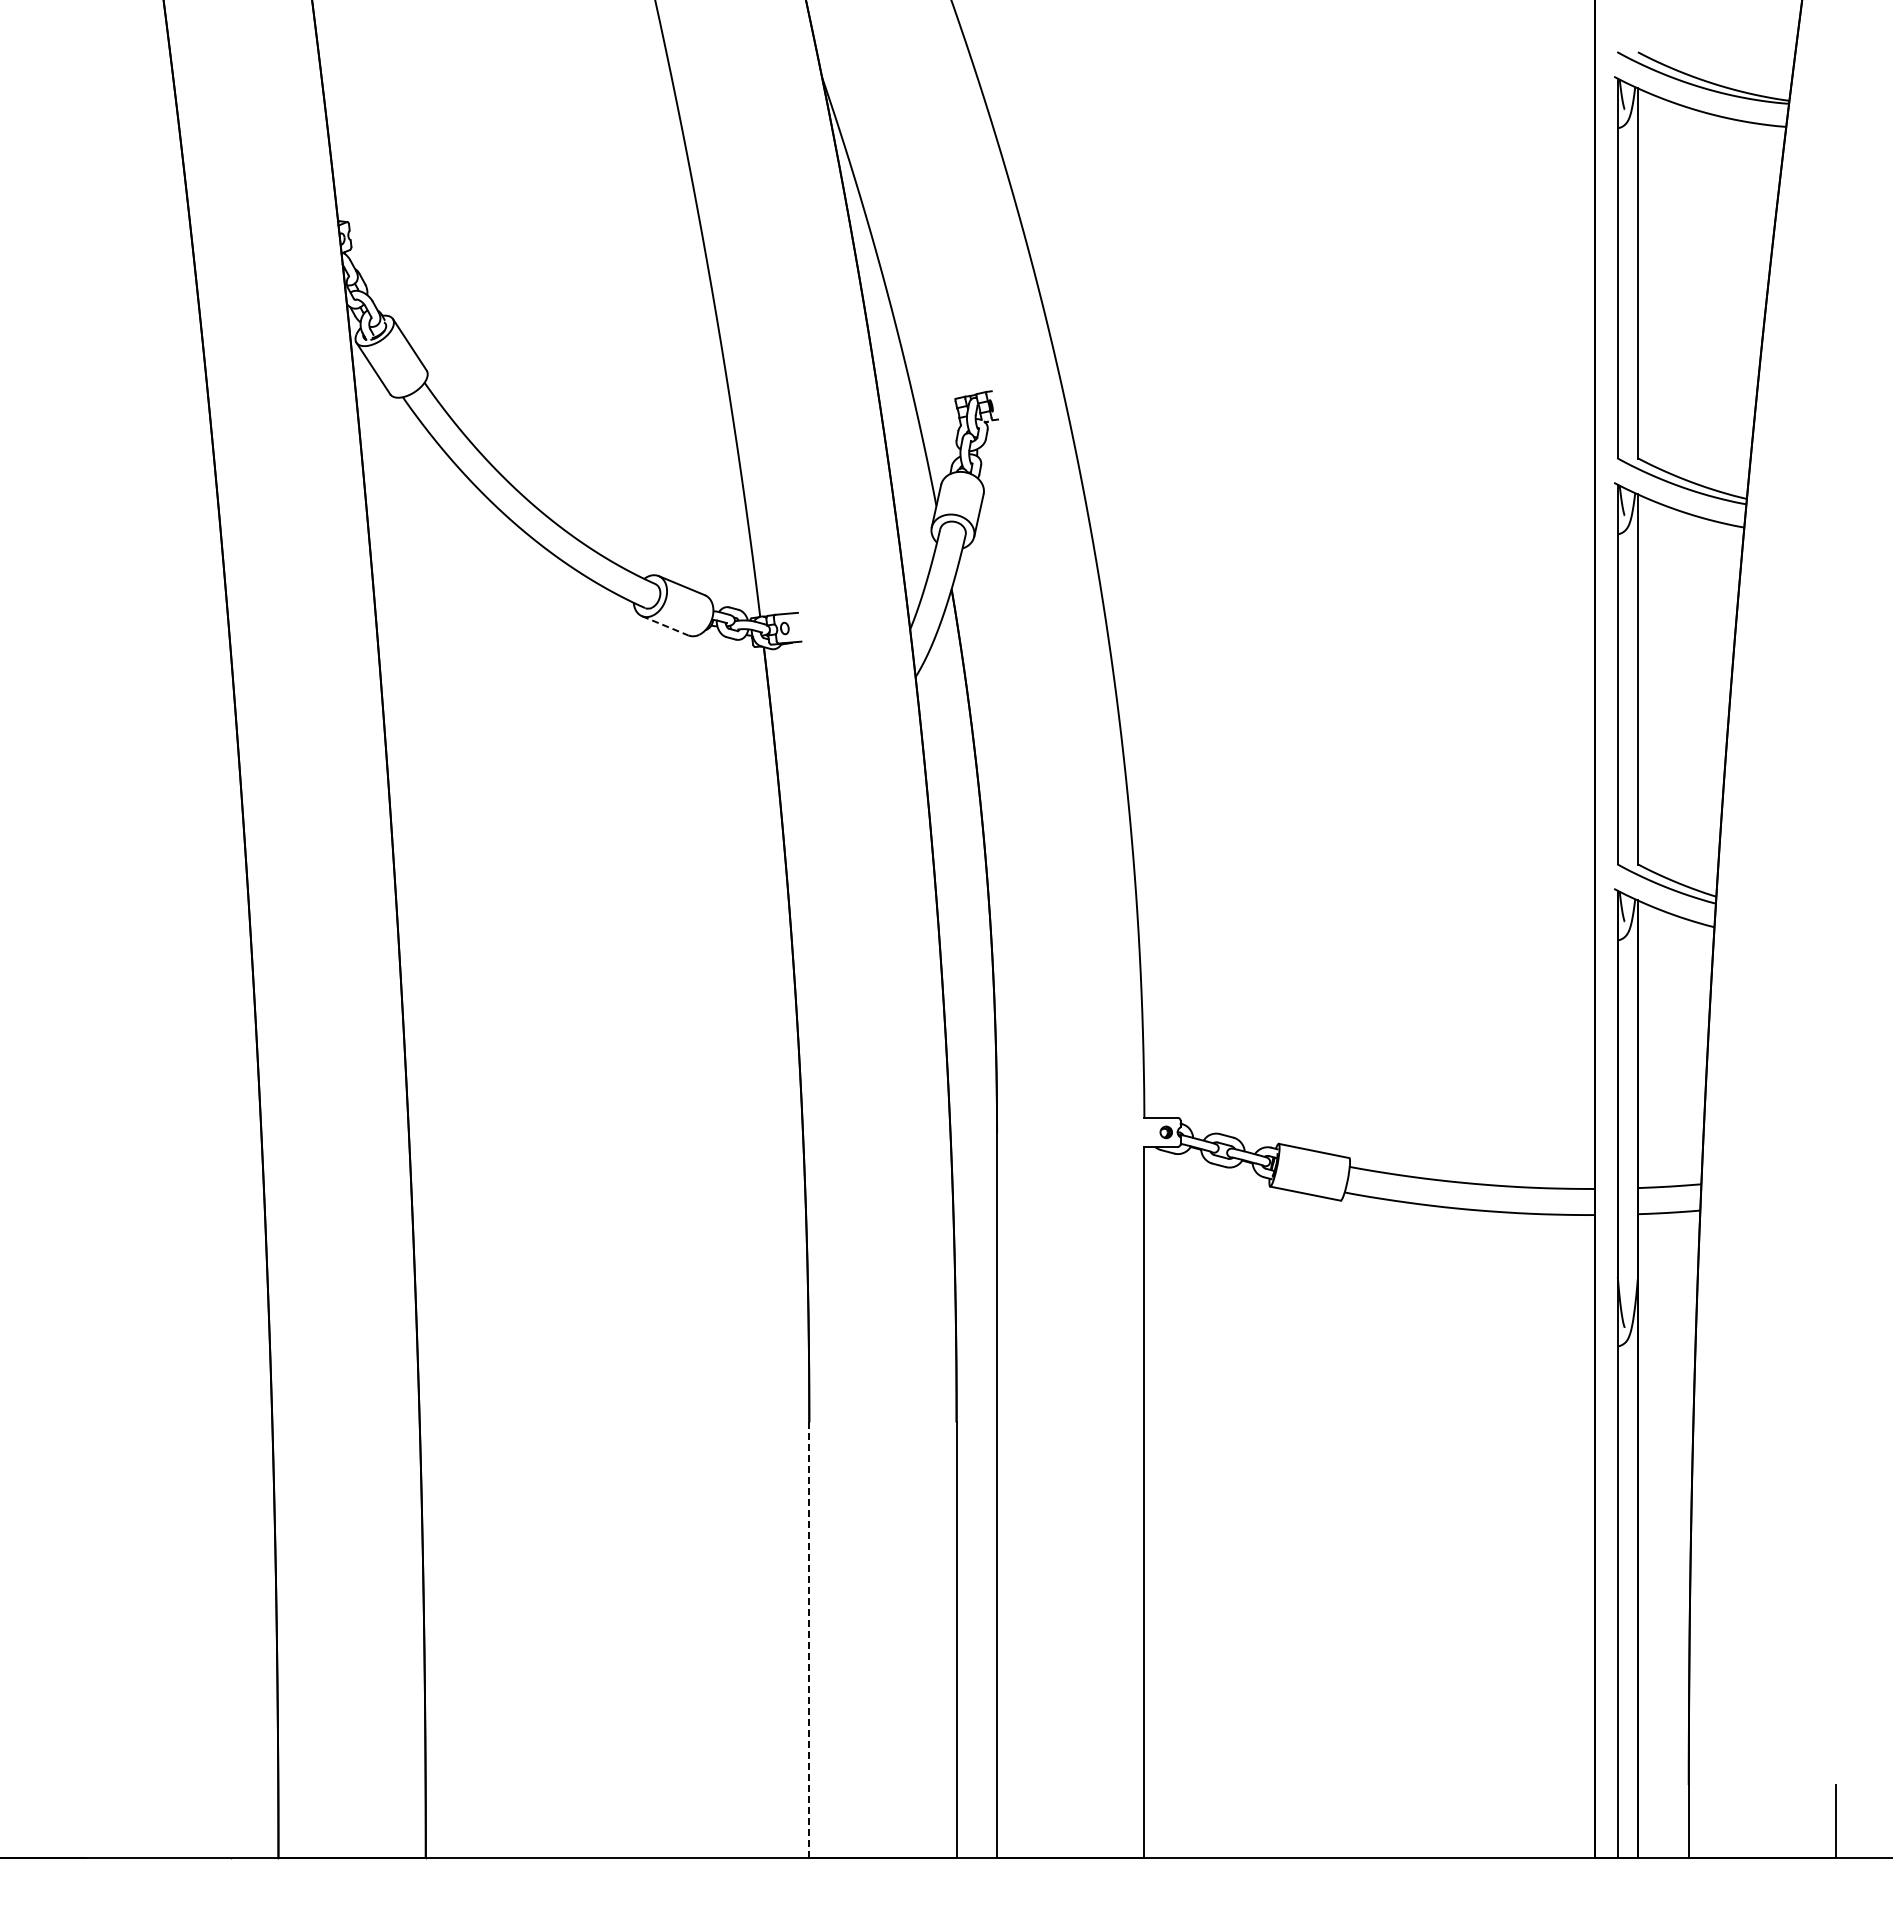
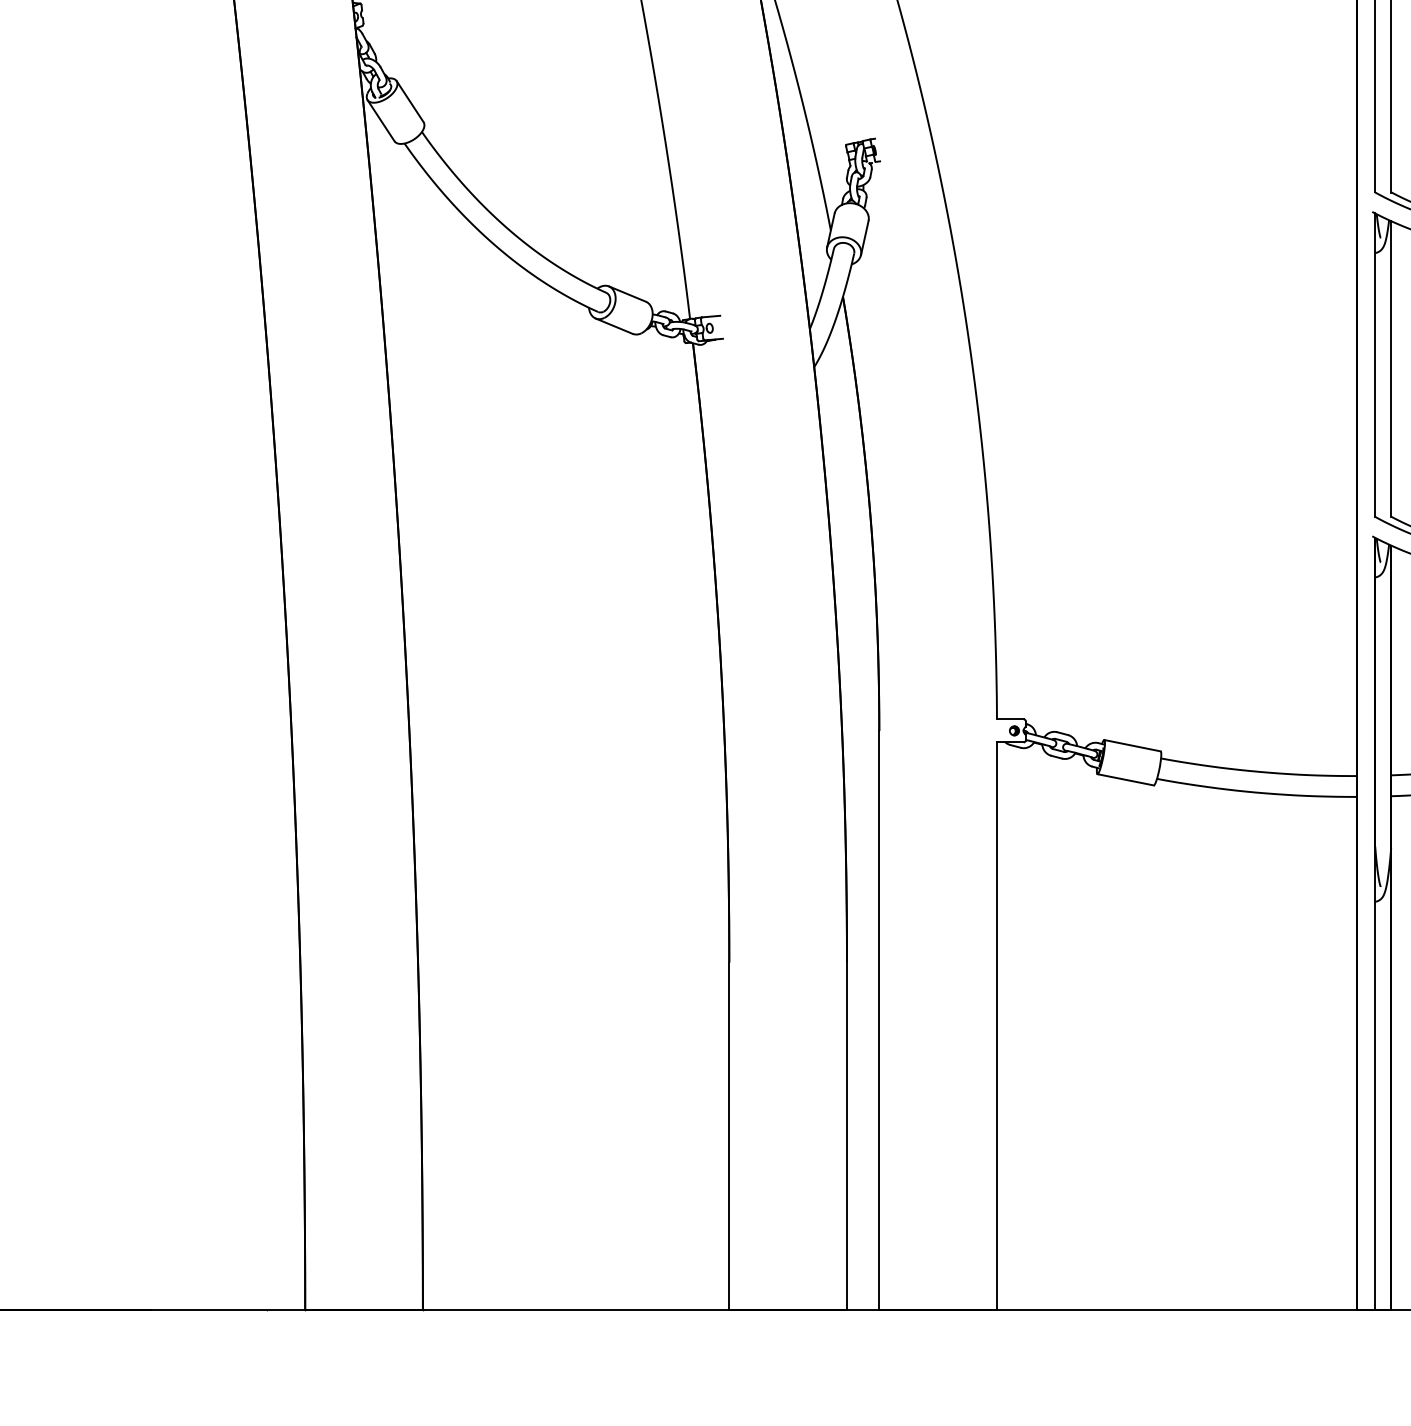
line: (665, 626) -> (614, 326), dashed -> solid
line: (809, 1639) -> (729, 1135), dashed -> solid

